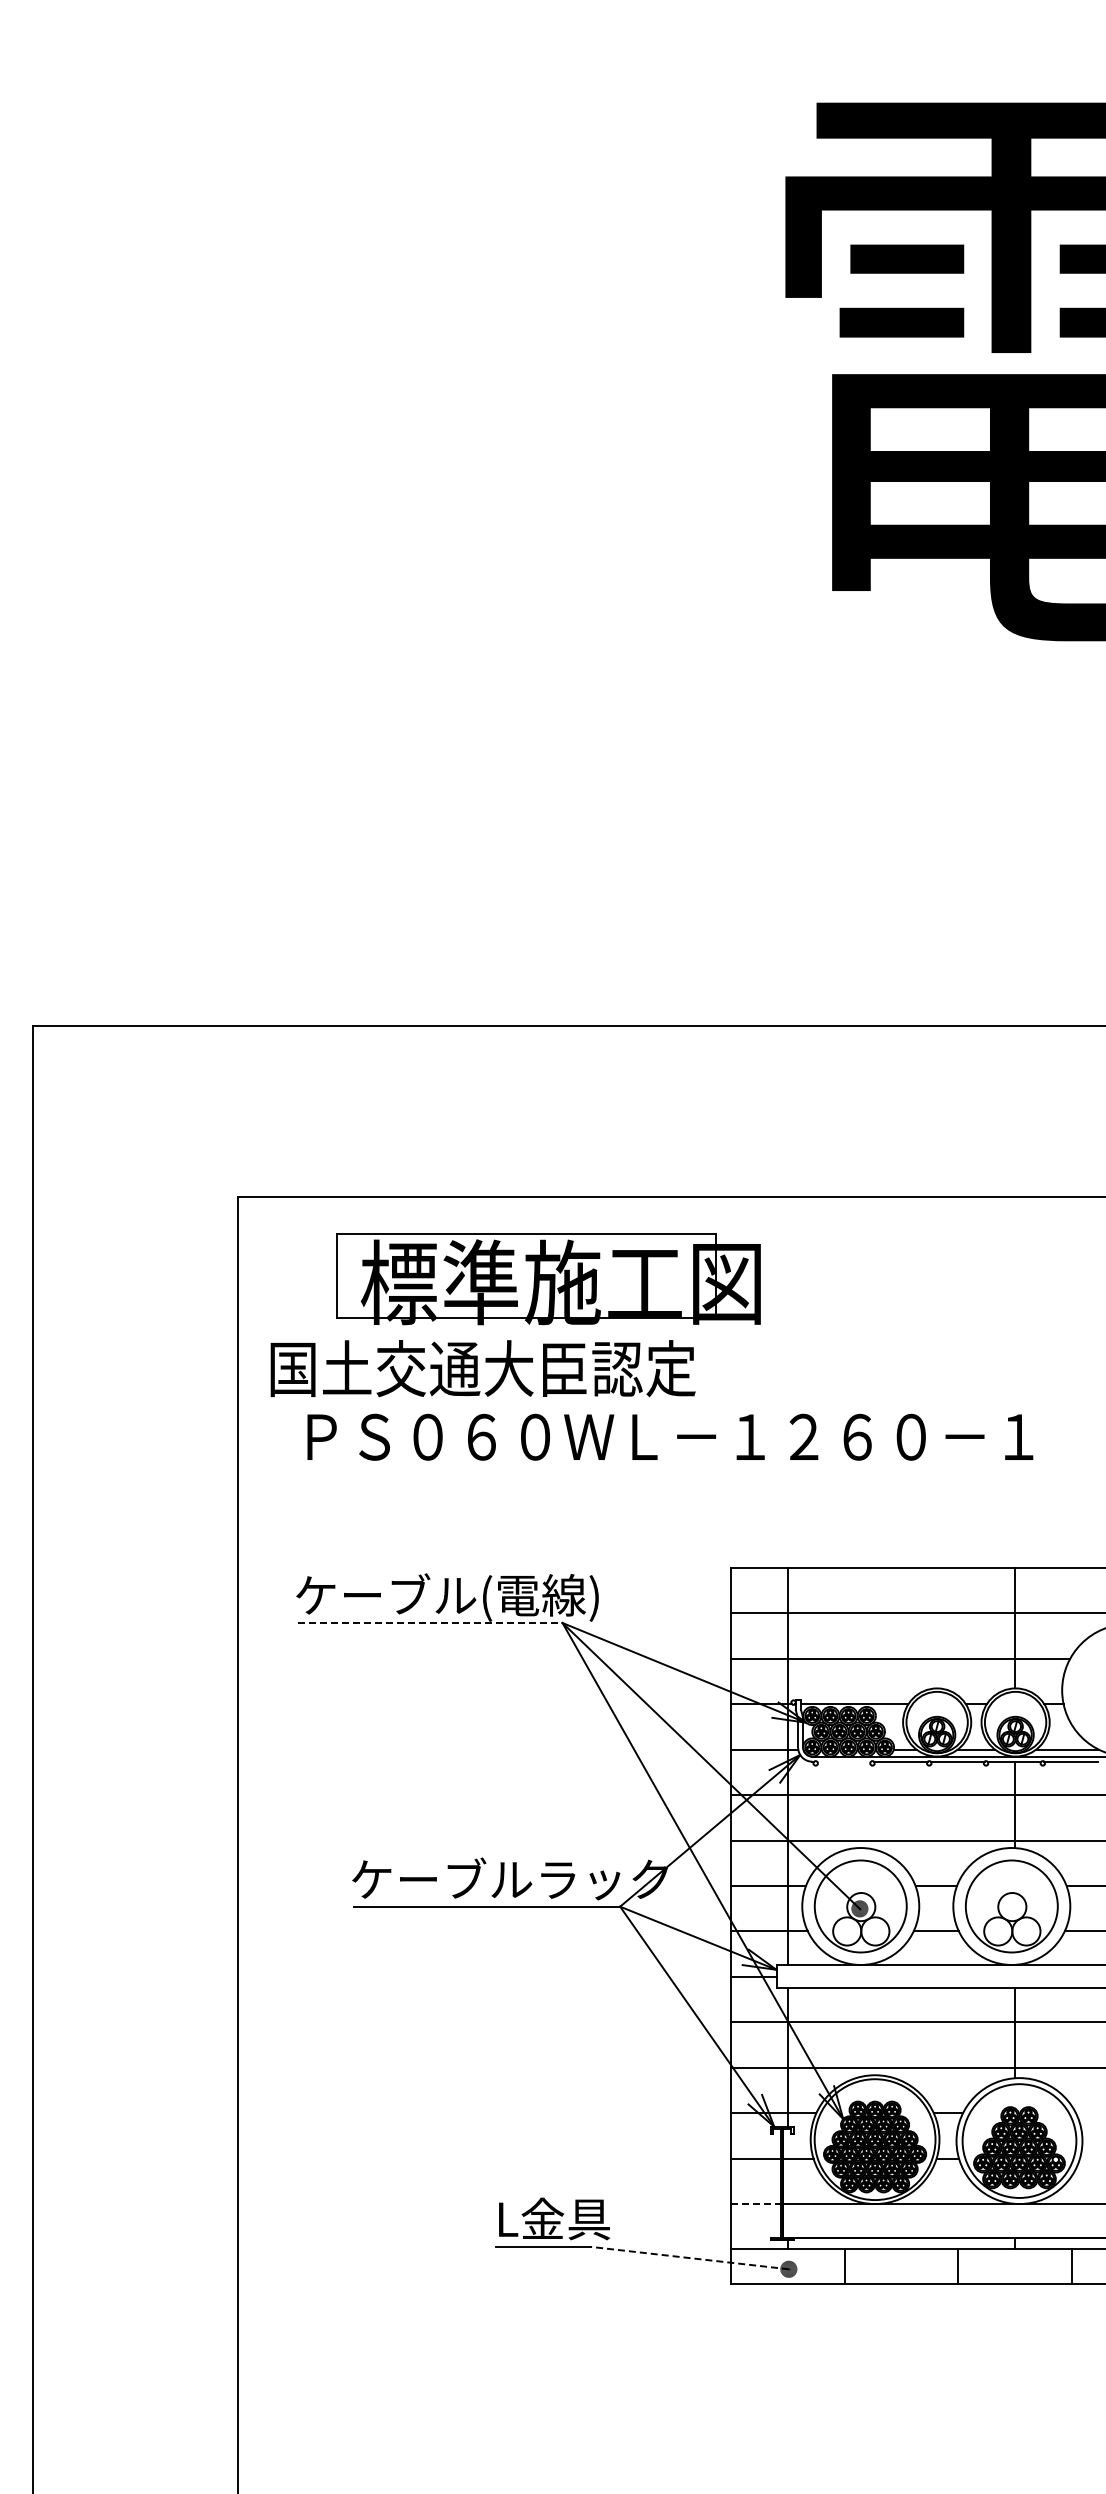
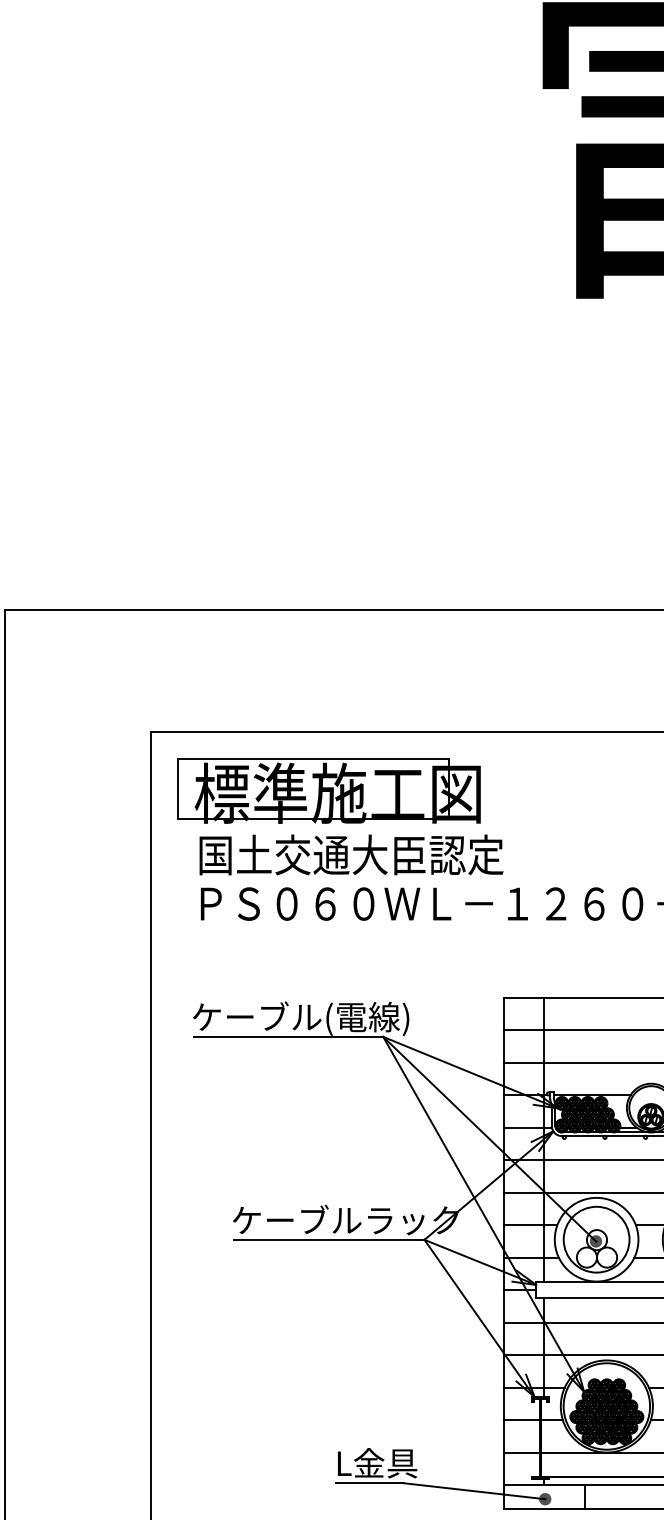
part: (548, 1279) -> (328, 791), moved
text: (482, 1368) -> (351, 854), moved
line: (430, 1622) -> (288, 1036), dashed -> solid
line: (843, 1761) -> (584, 1135), added
line: (756, 2204) -> (522, 1452), dashed -> solid
line: (689, 2258) -> (474, 1491), dashed -> solid

